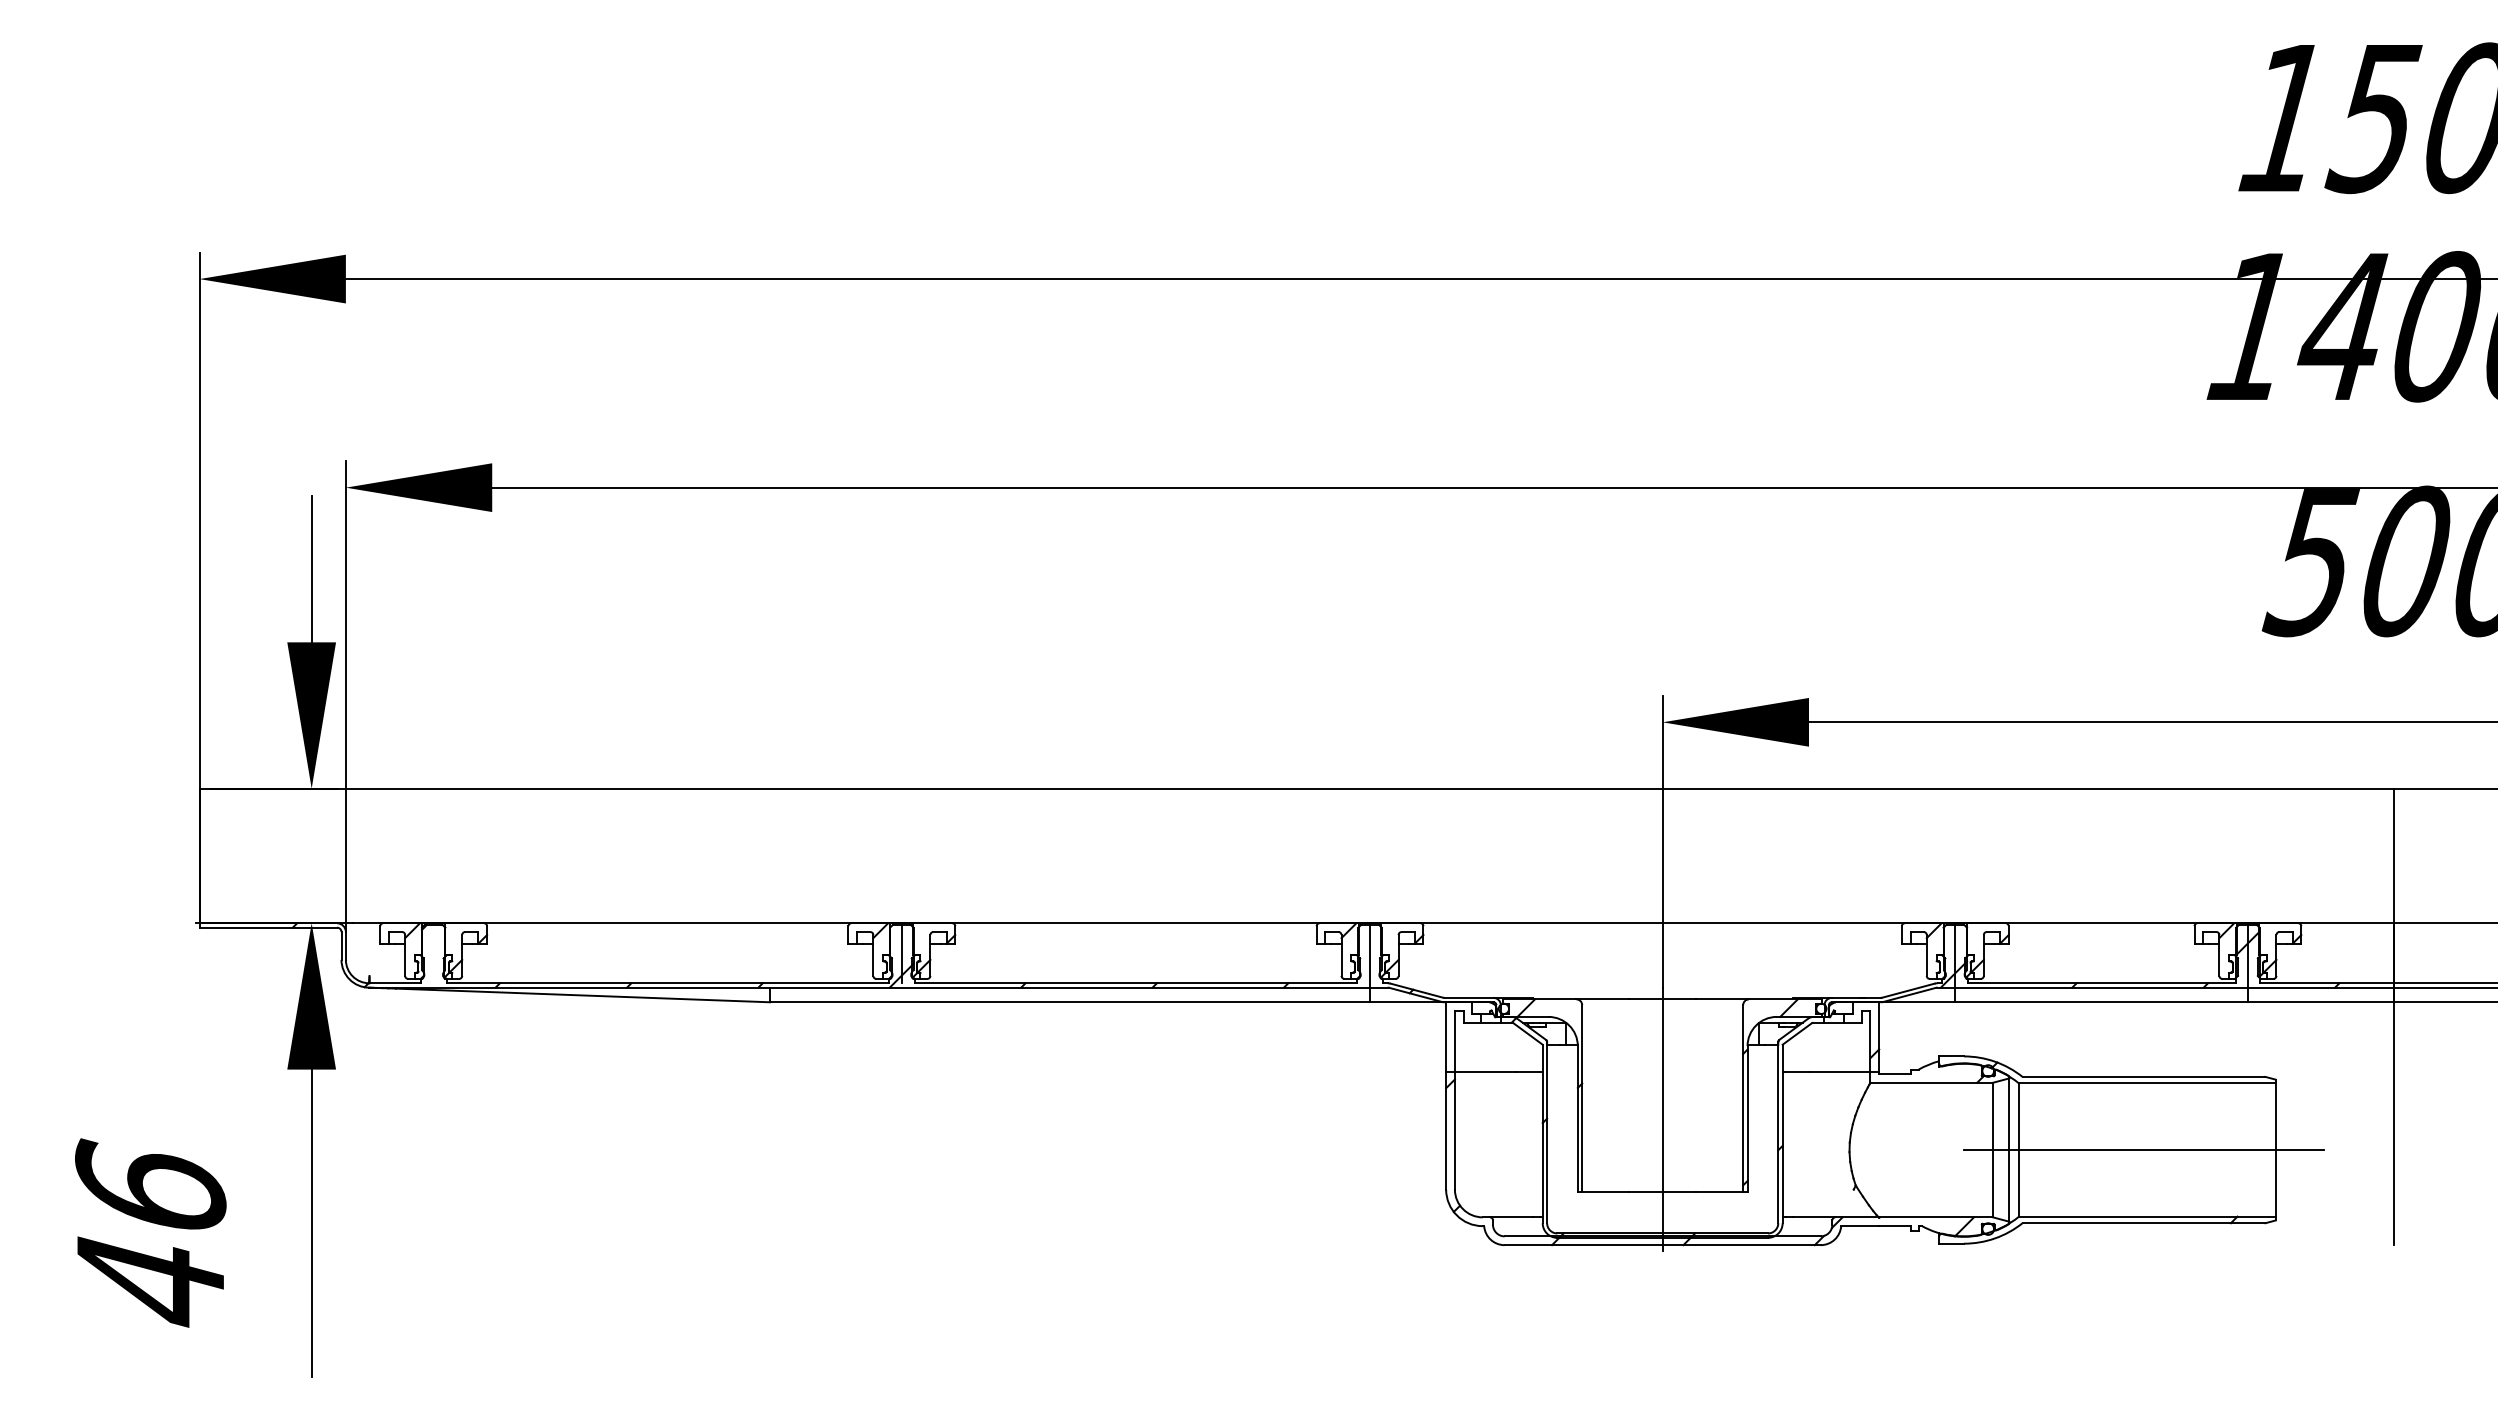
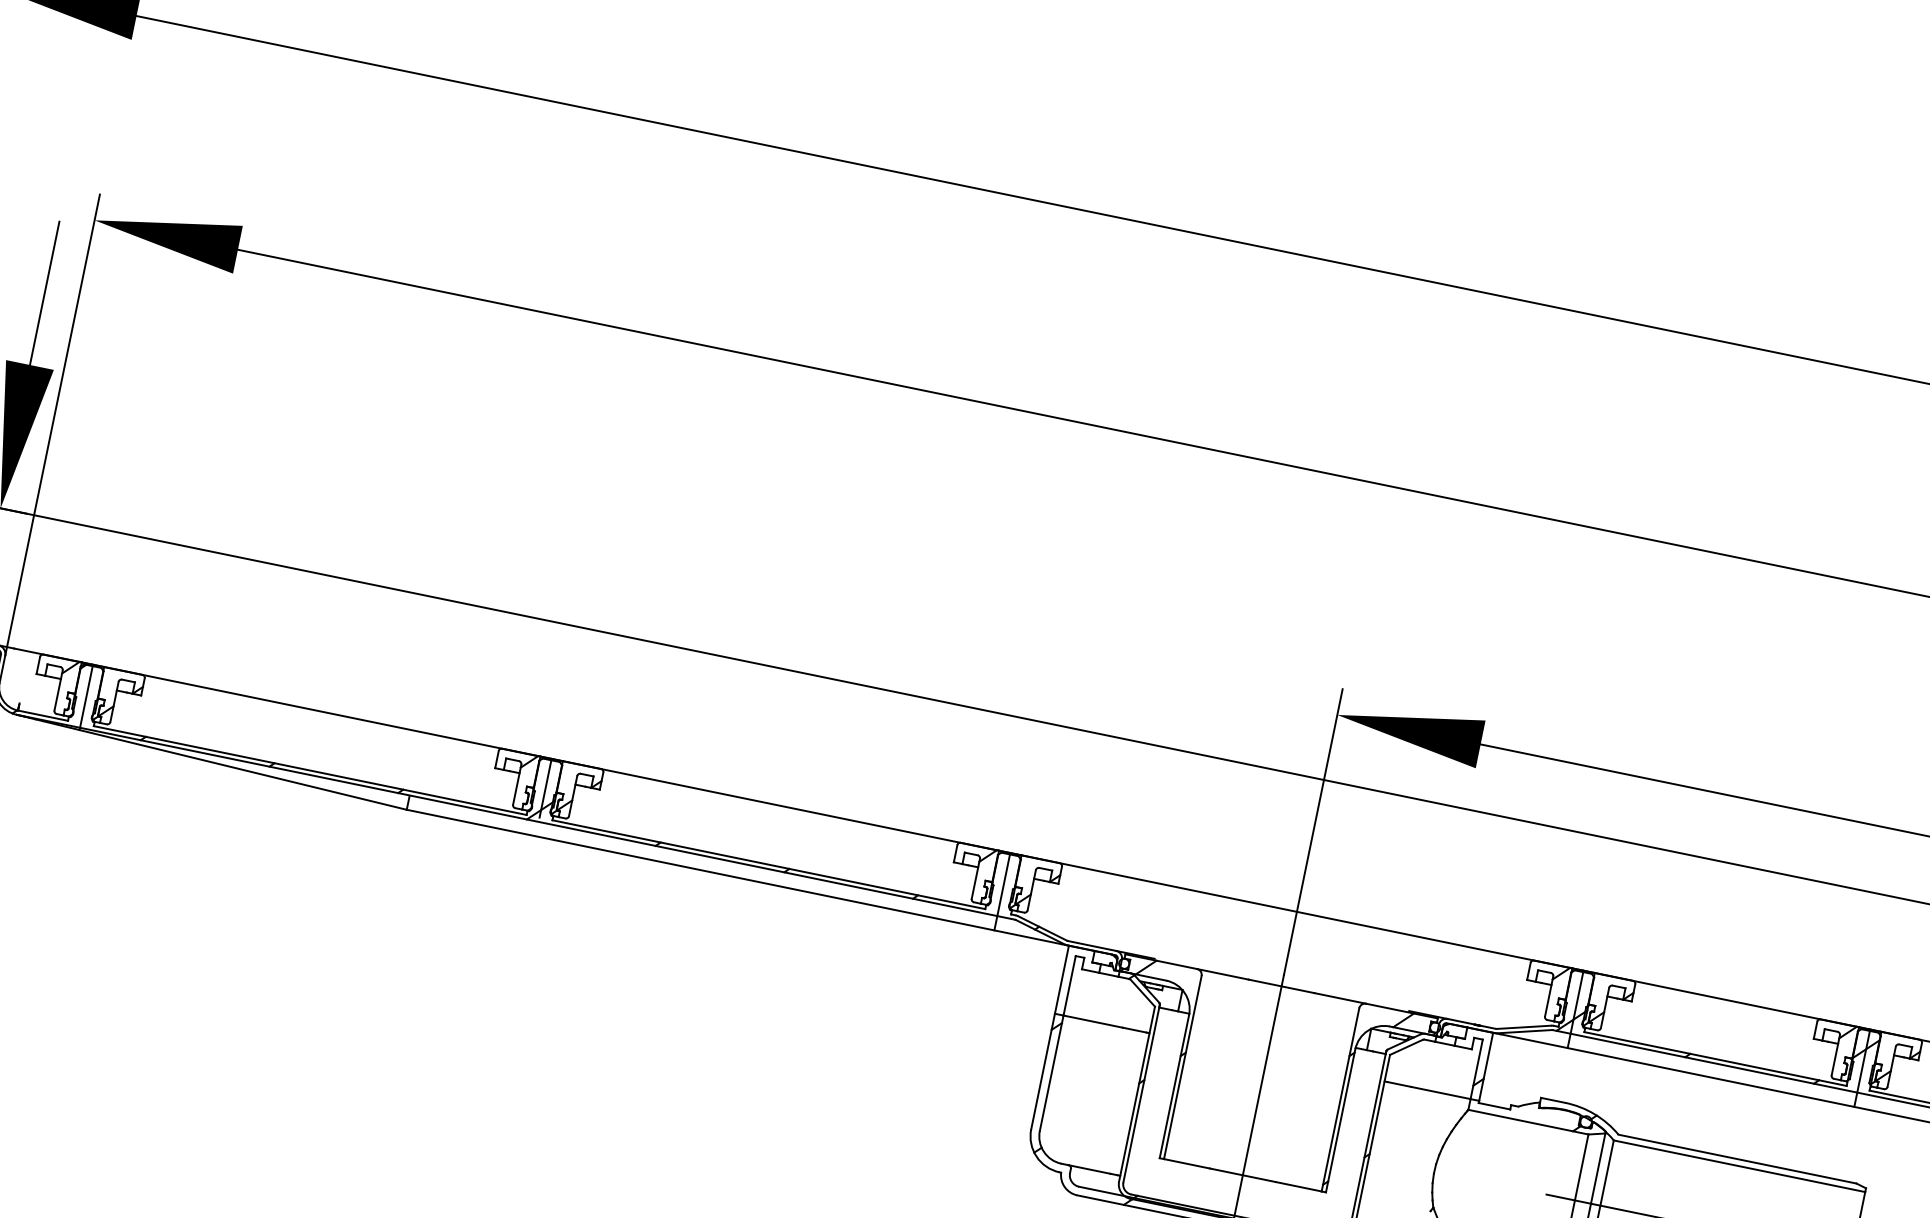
line: (433, 956) -> (86, 697), added

